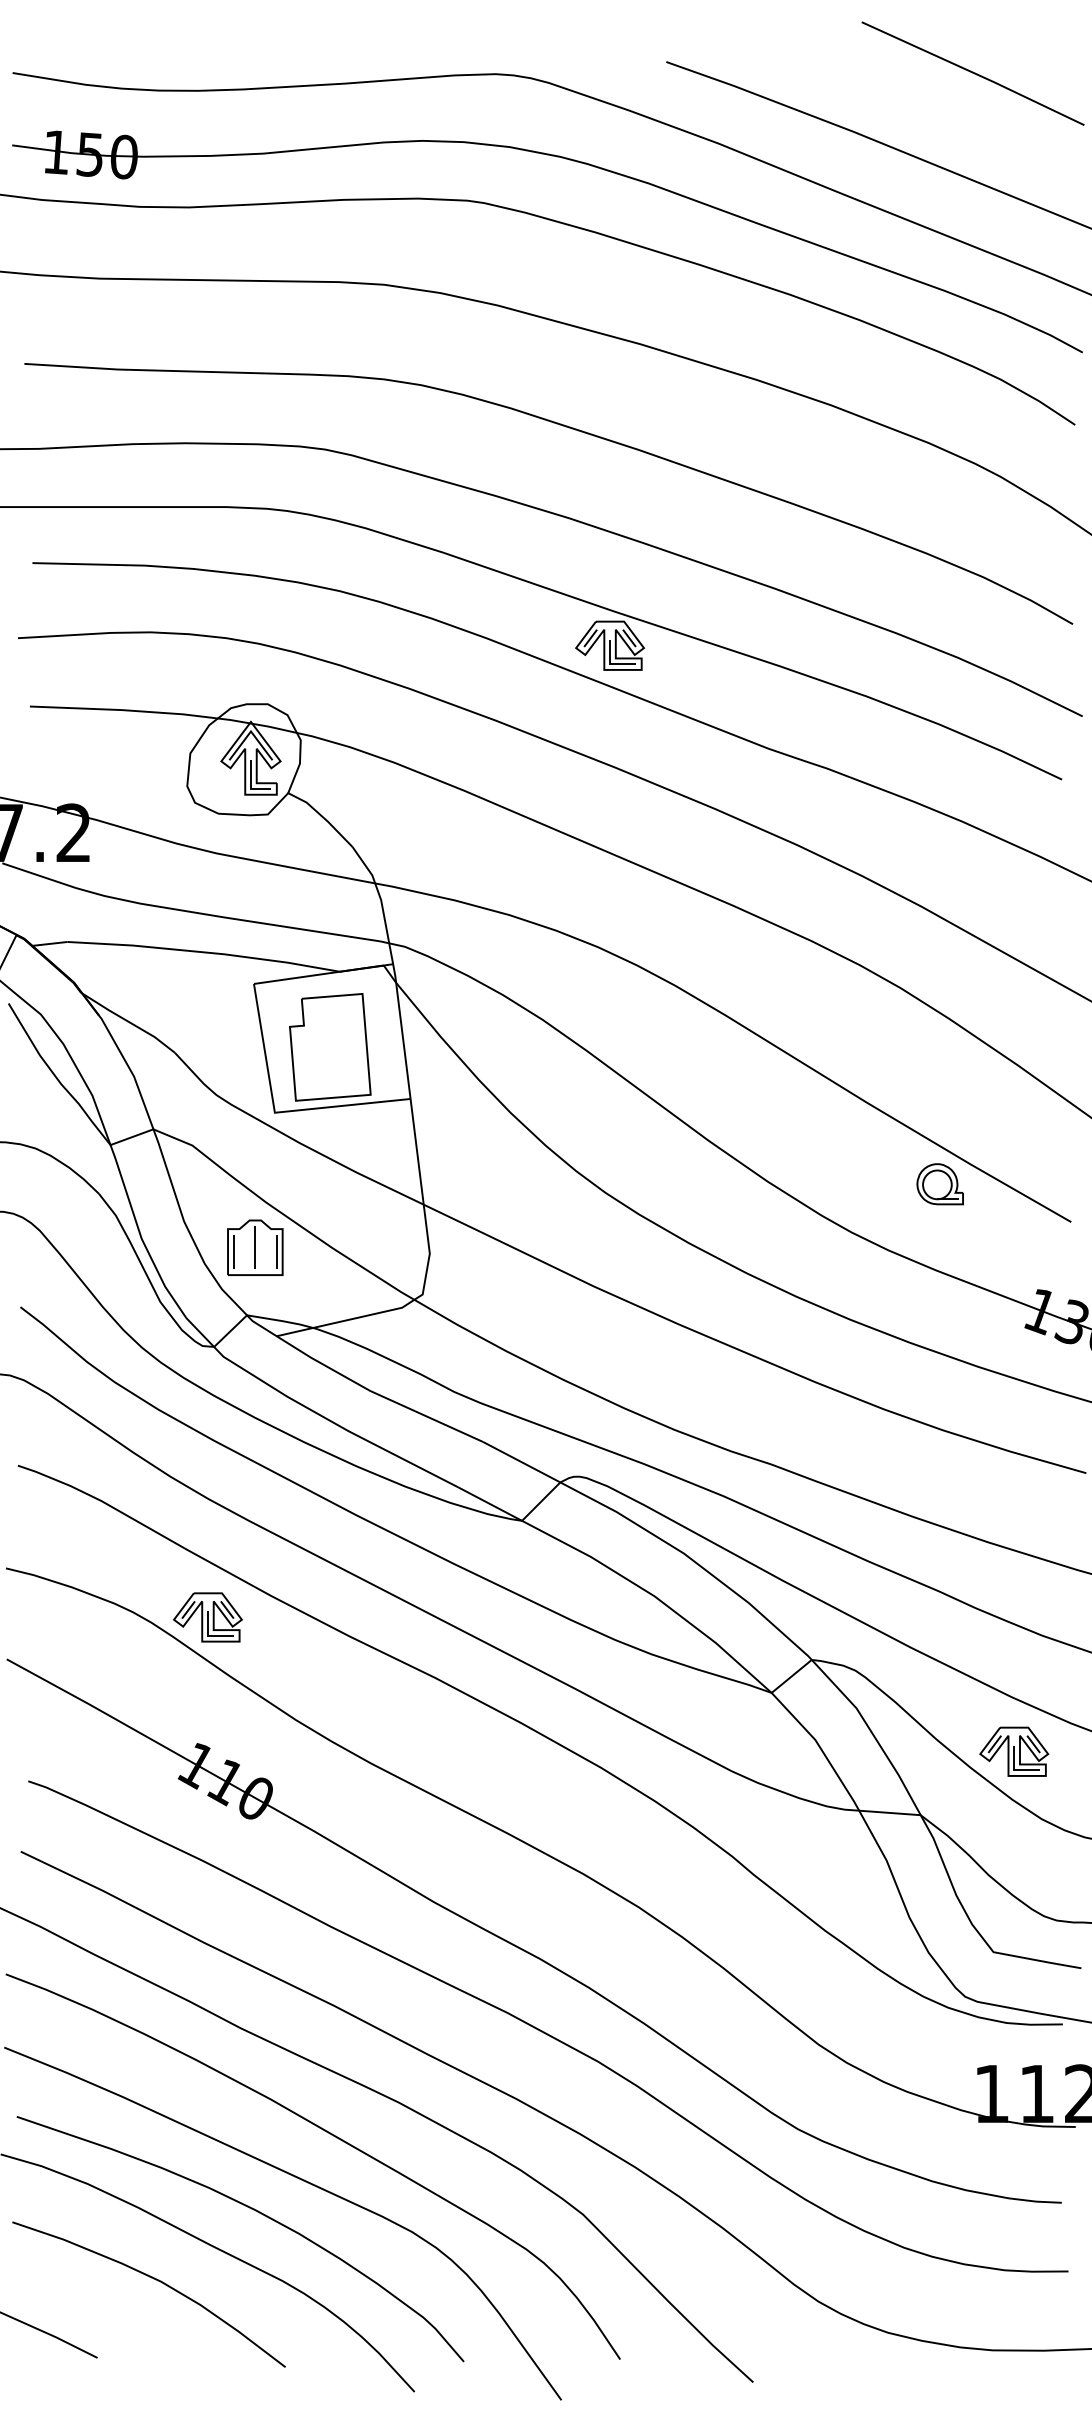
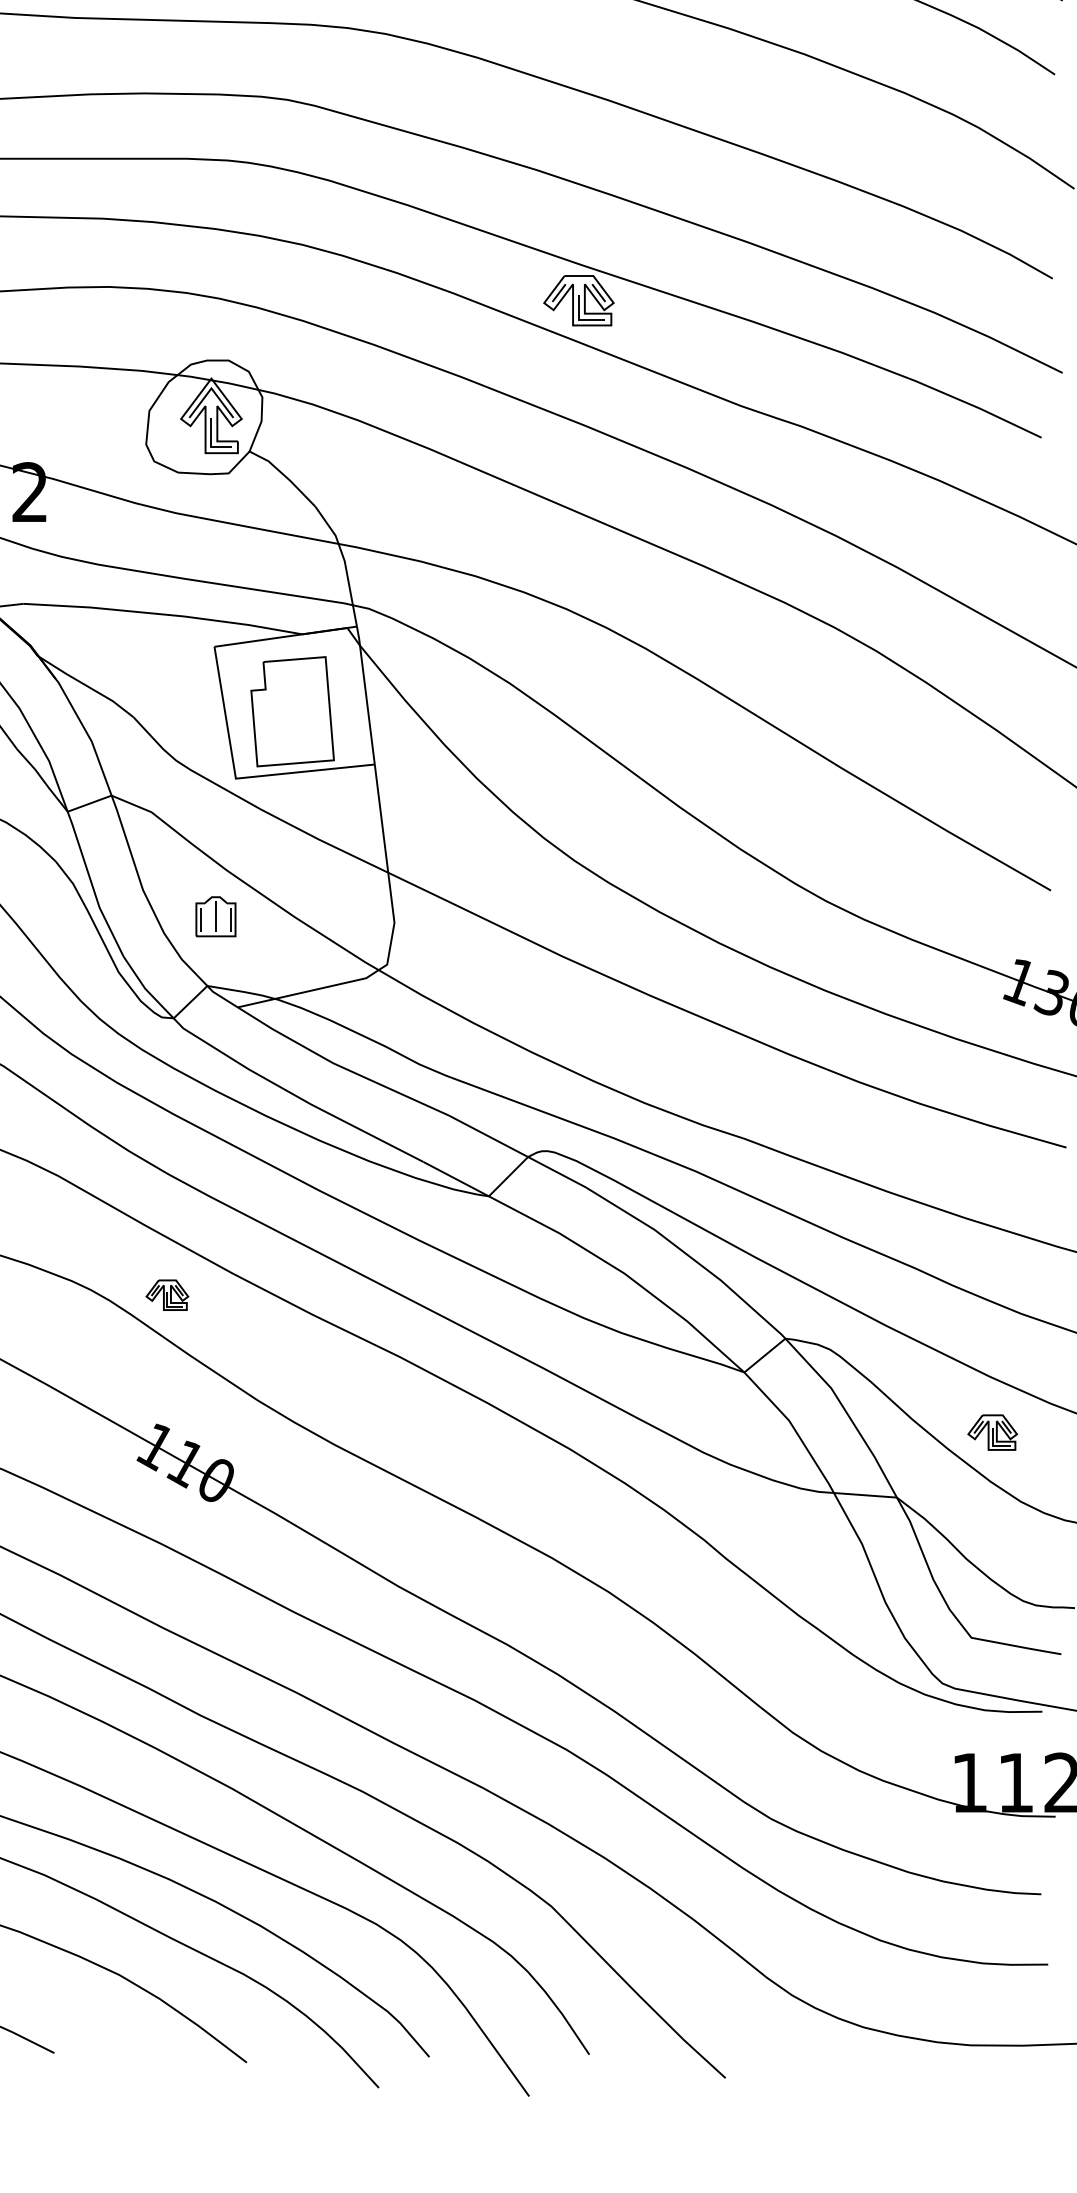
part: (939, 1184) -> (916, 852), removed
part: (255, 1247) -> (216, 916), size x0.7
part: (207, 1617) -> (166, 1295), size x0.6
part: (1014, 1751) -> (992, 1432), size x0.7

